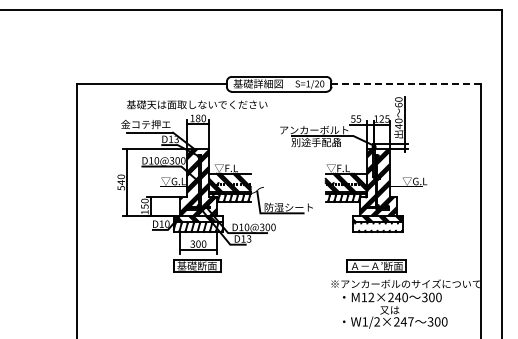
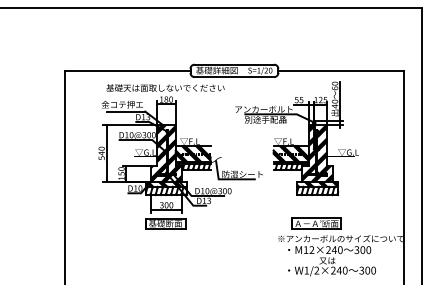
line: (406, 84) -> (341, 71), dashed -> solid
hatch: (377, 227) -> (317, 191), added
text: (410, 321) -> (344, 270), W1/2×247 -> W1/2×240

